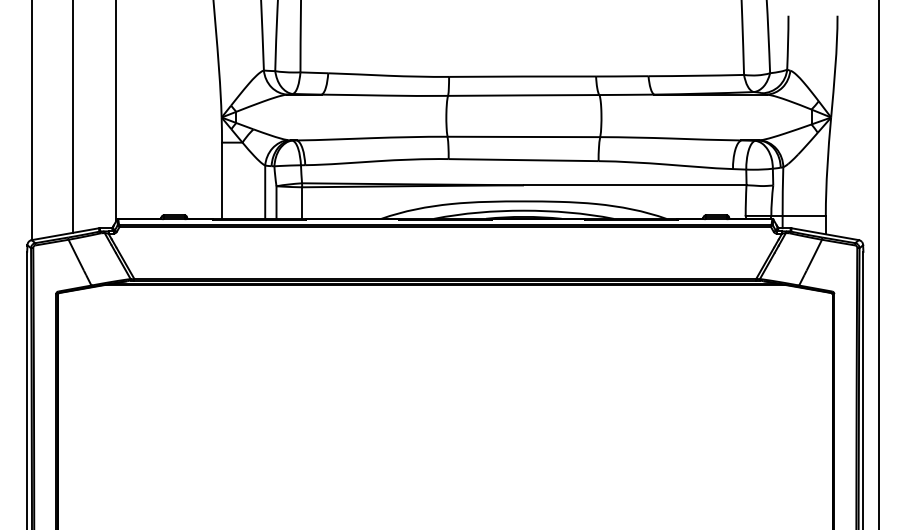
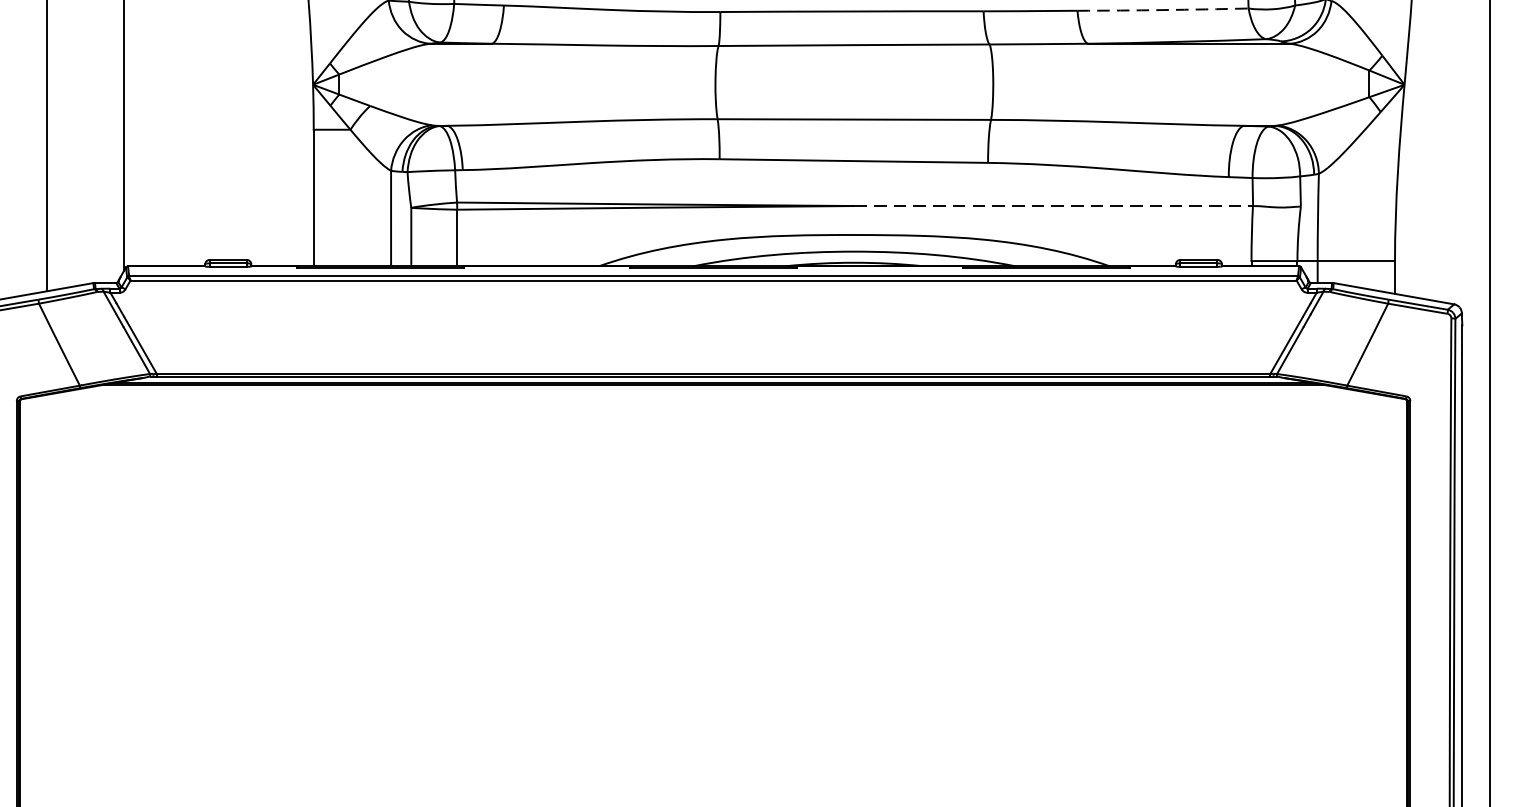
arc: (696, 75) -> (1163, 9), solid -> dashed
line: (635, 185) -> (1054, 206), solid -> dashed

